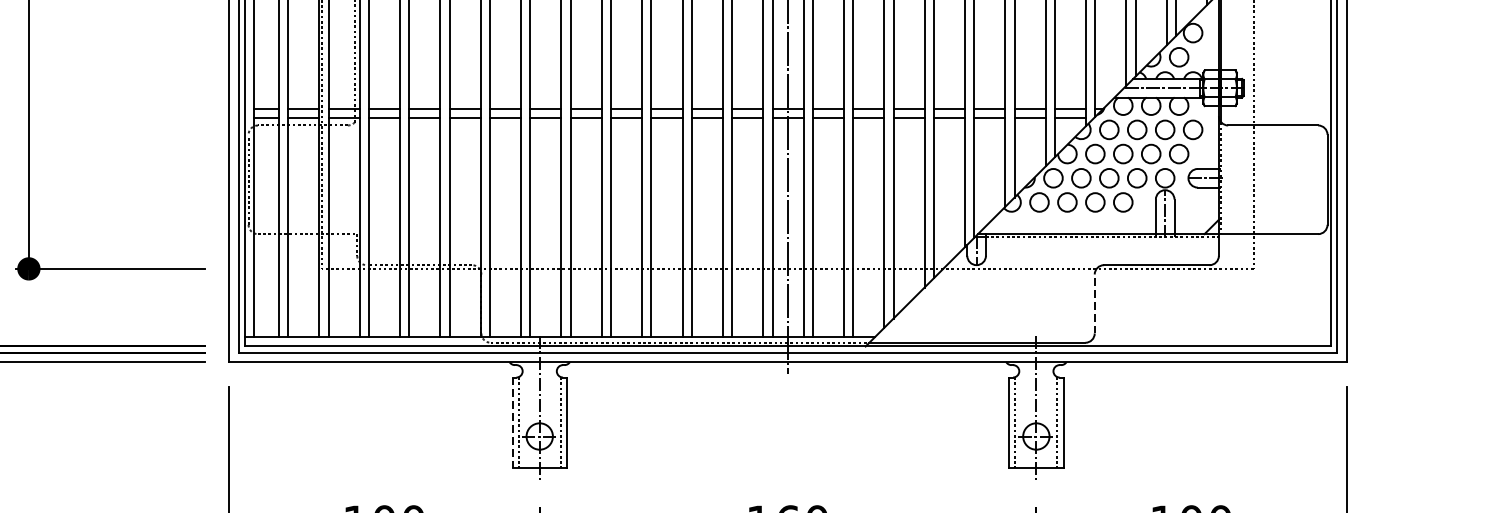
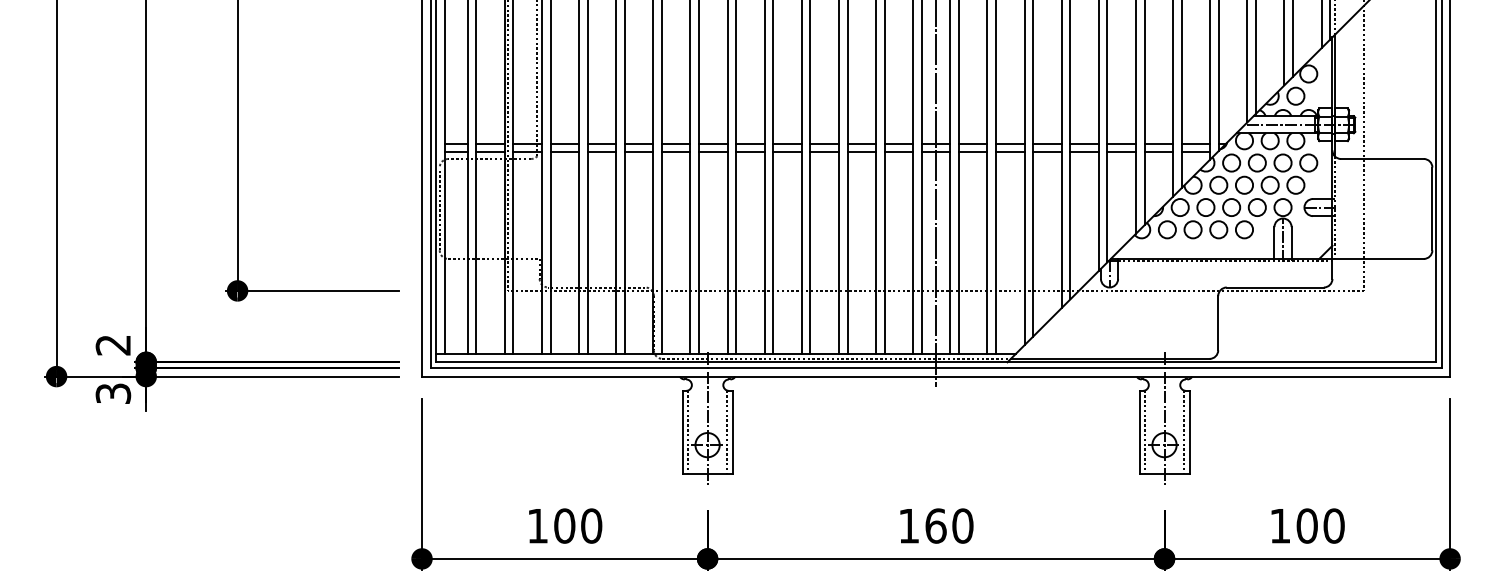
line: (1095, 303) -> (1218, 322), dashed -> solid
line: (512, 422) -> (682, 432), dashed -> solid

